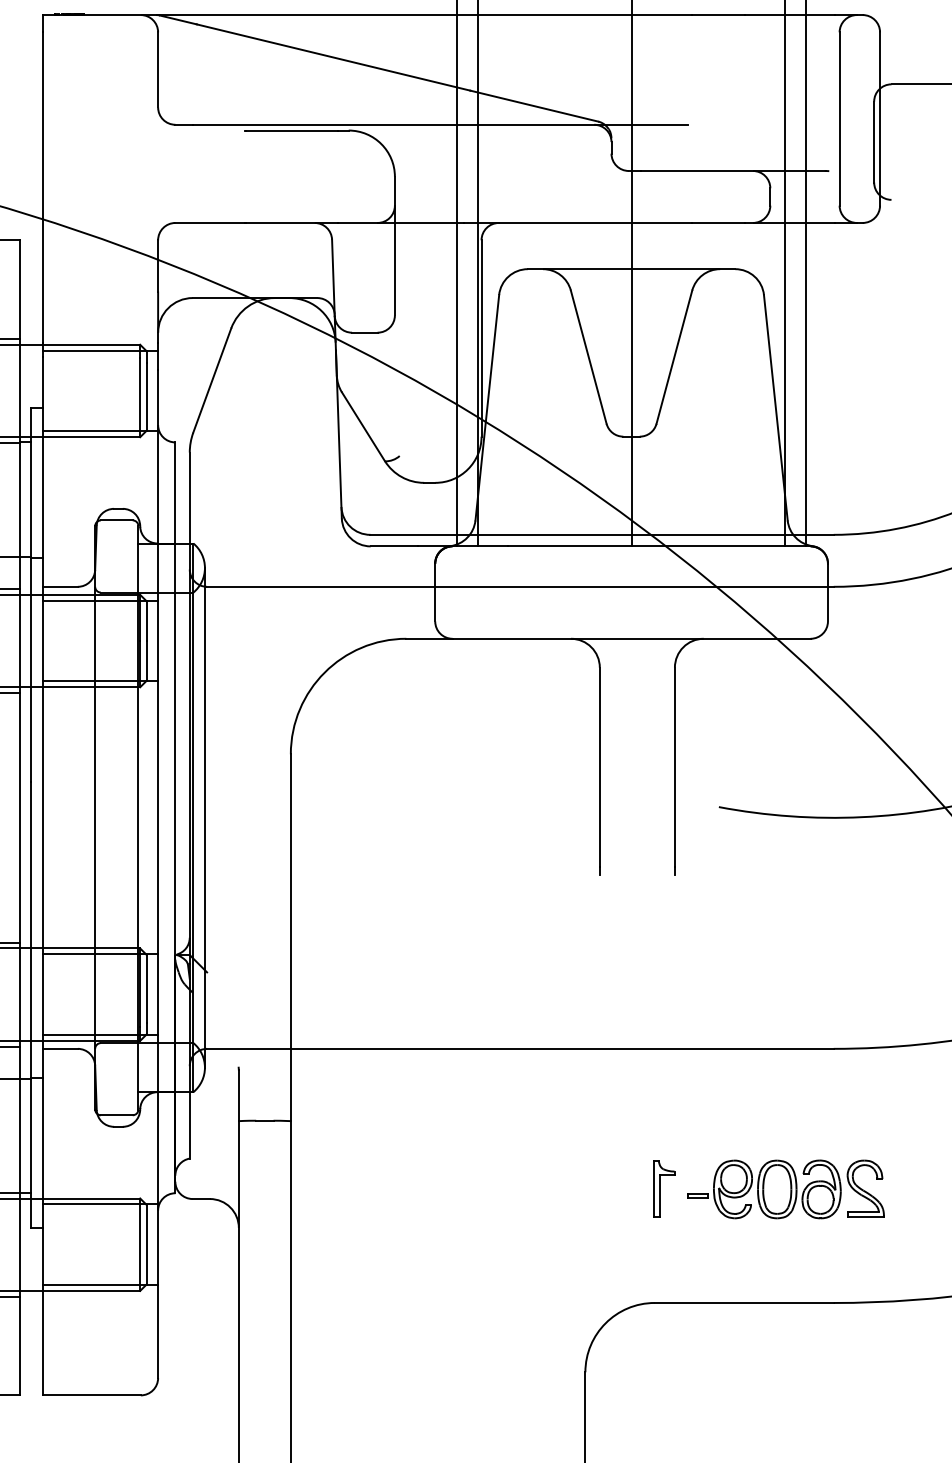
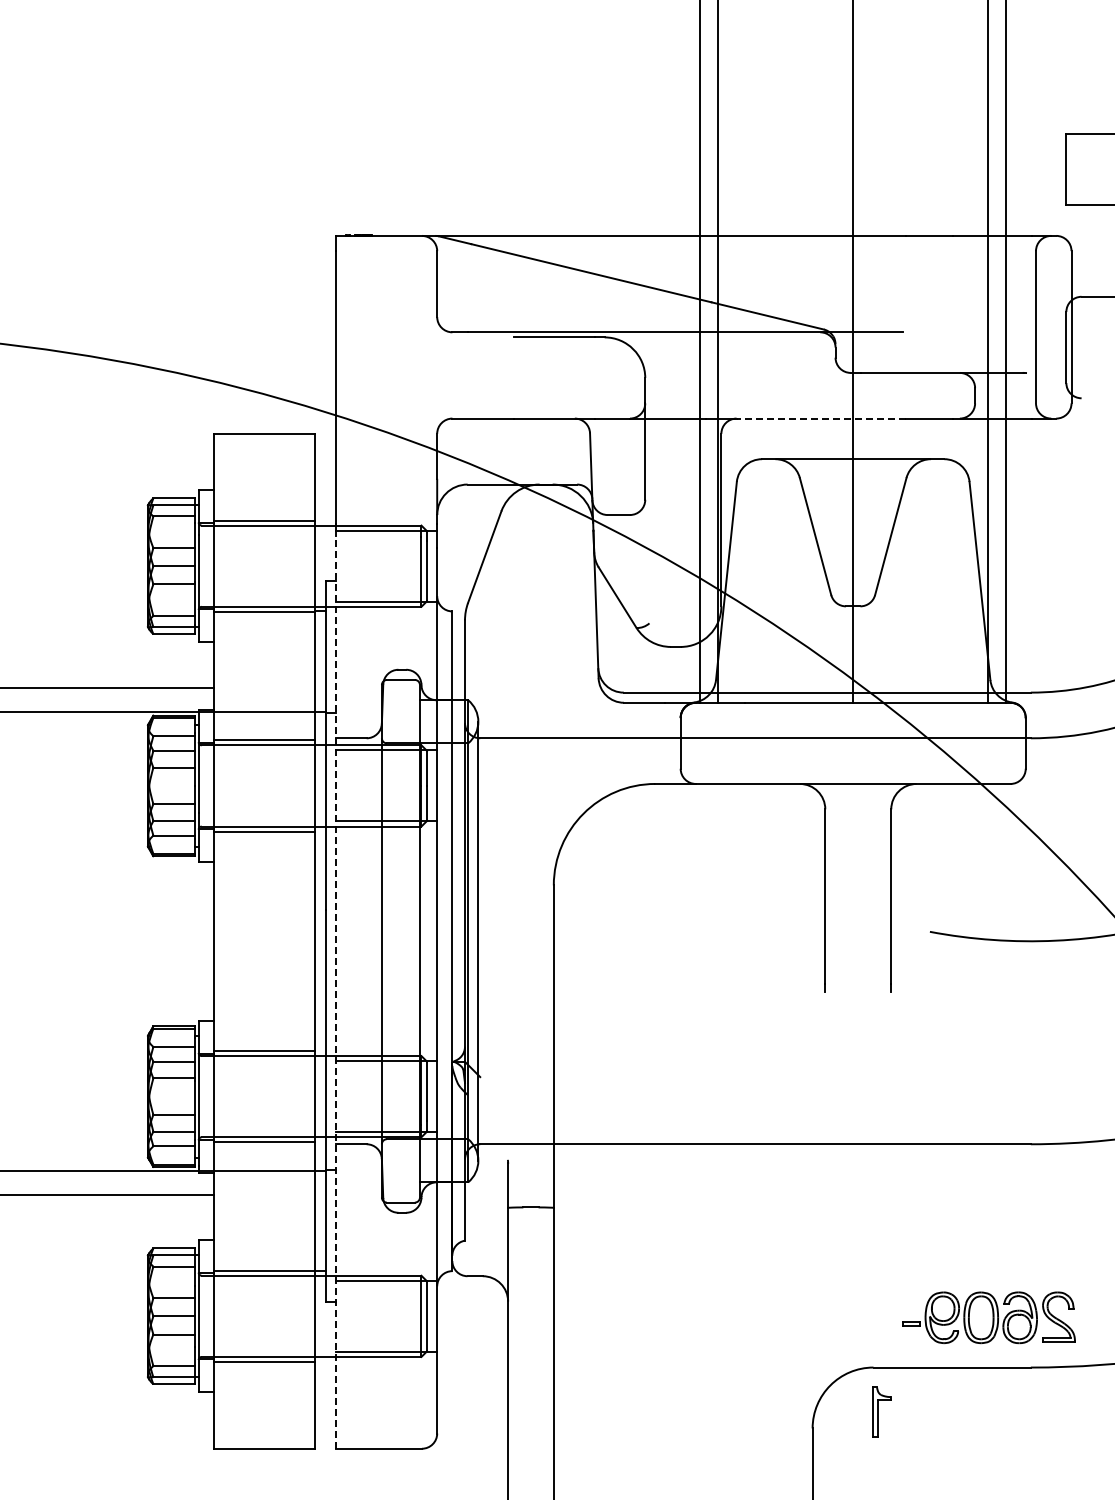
line: (595, 222) -> (821, 418), solid -> dashed
line: (42, 874) -> (335, 991), solid -> dashed
part: (663, 1187) -> (881, 1411), moved
part: (785, 1189) -> (988, 1317), moved

